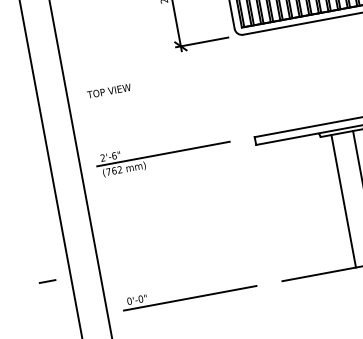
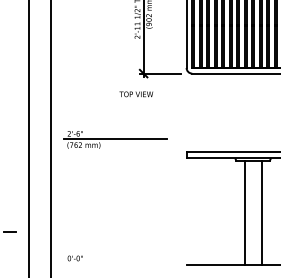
text: (108, 91) -> (135, 94), moved
part: (163, 154) -> (115, 139), moved
line: (190, 298) -> (115, 264), removed

